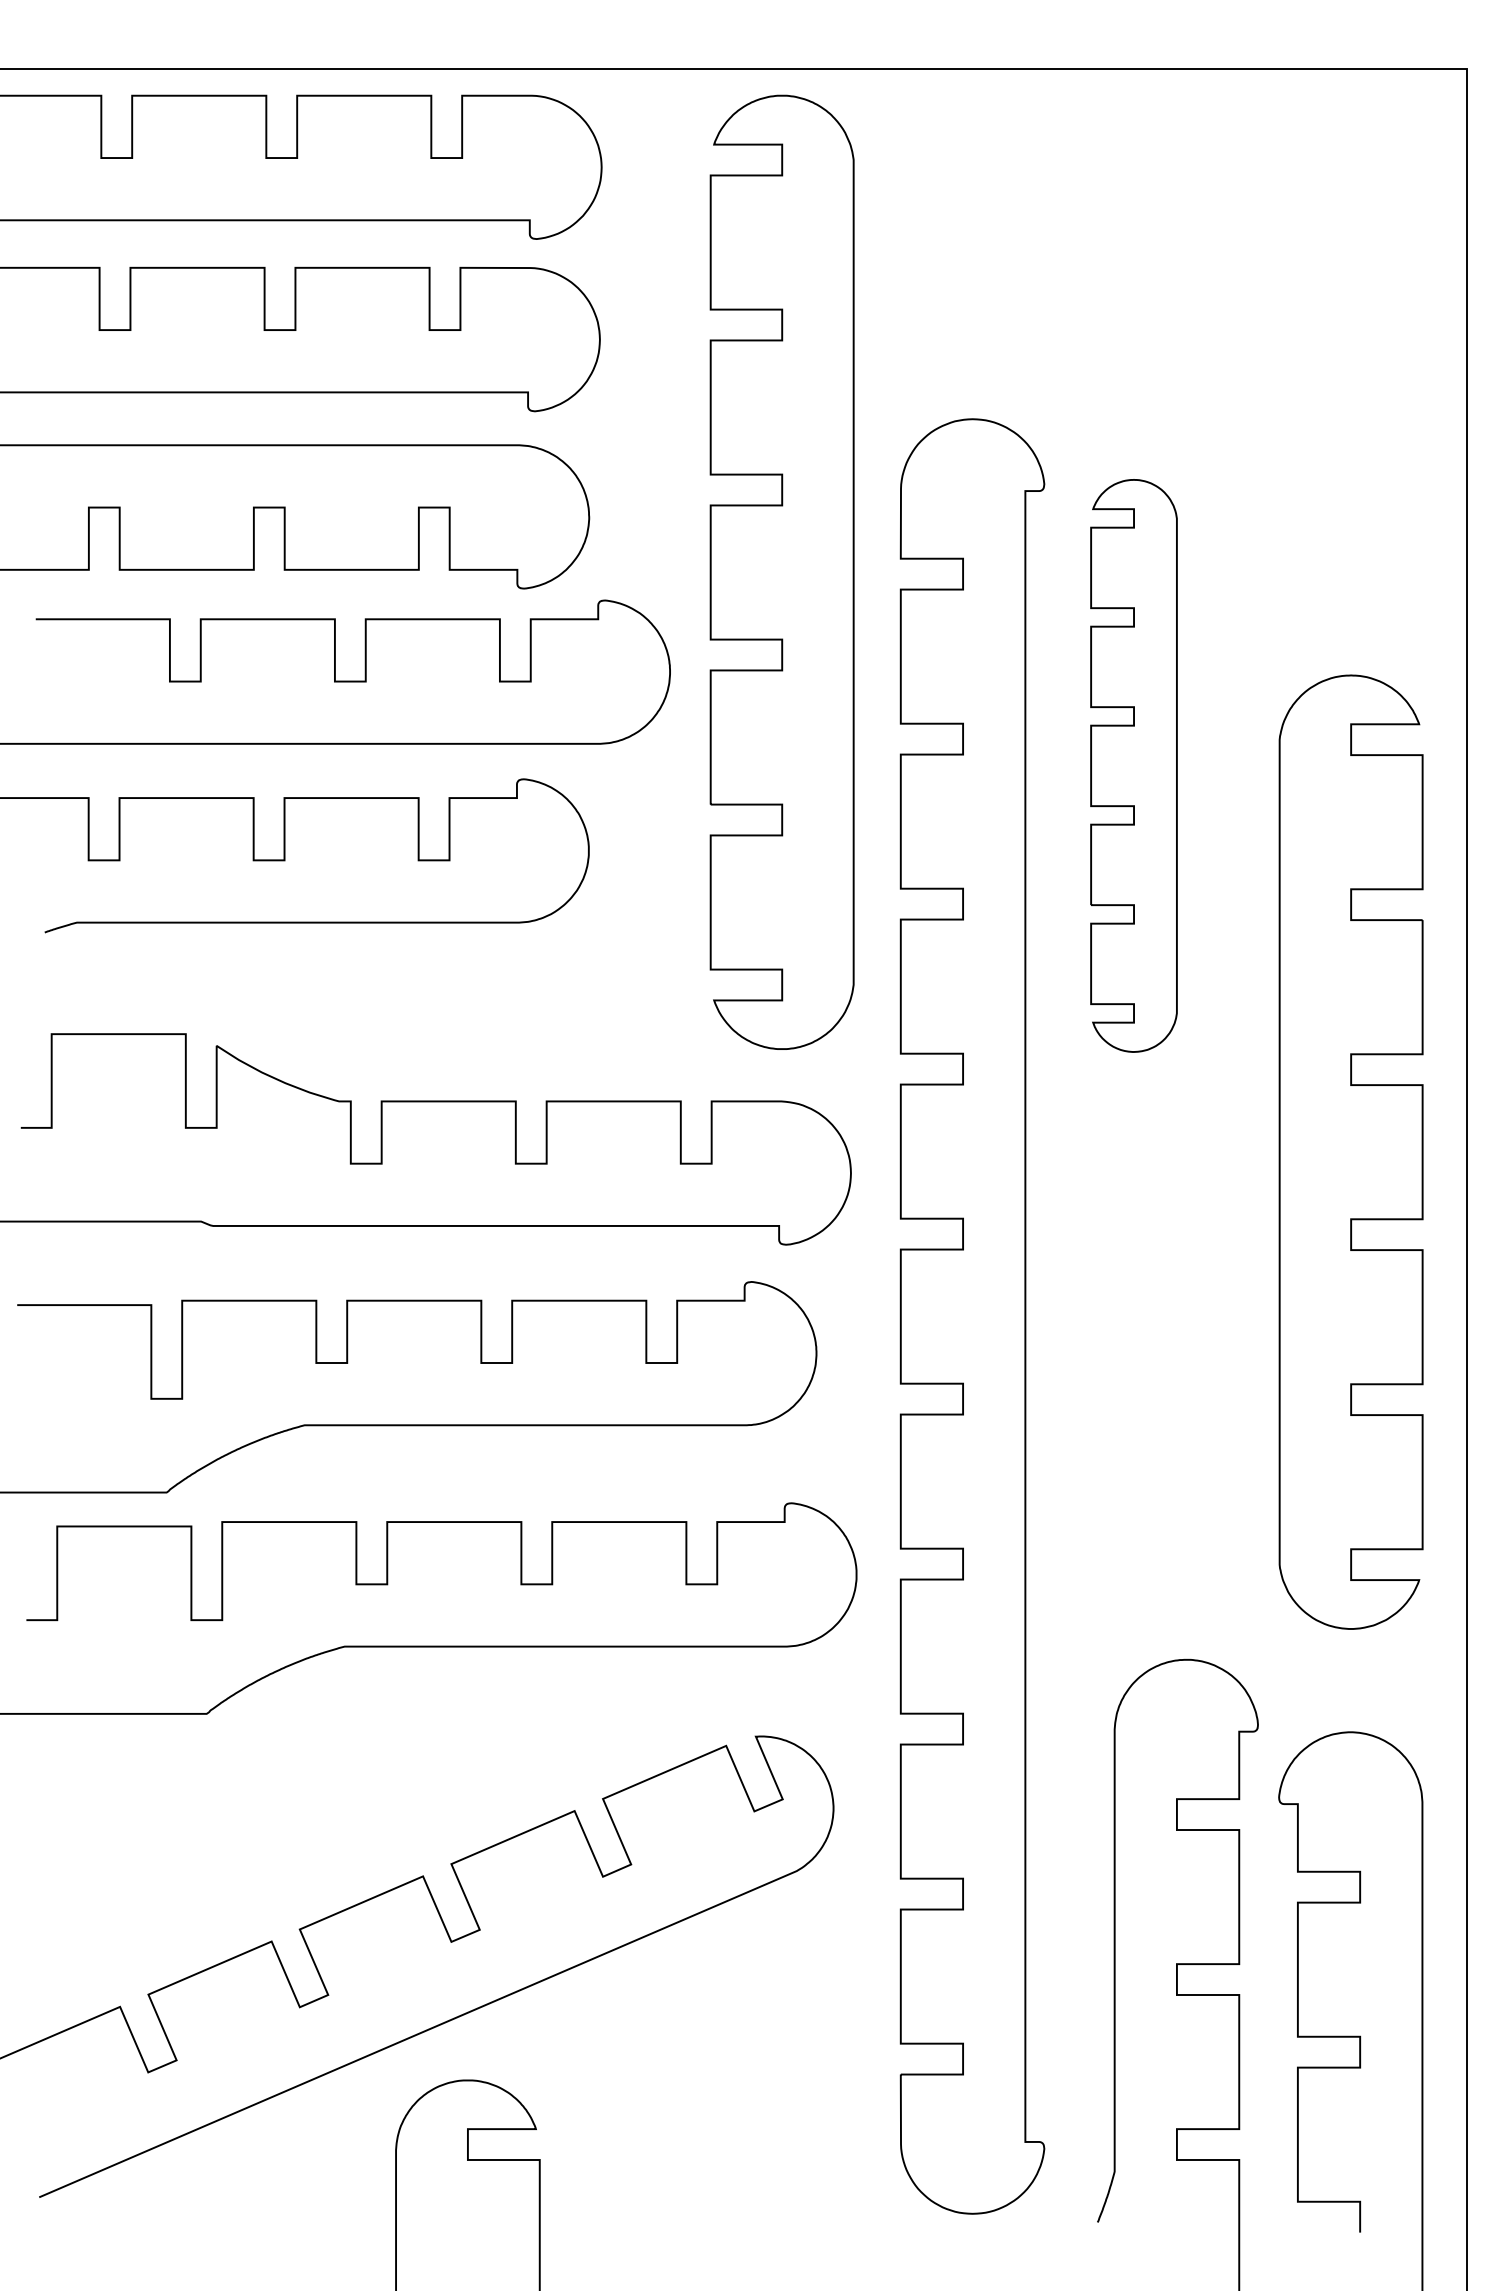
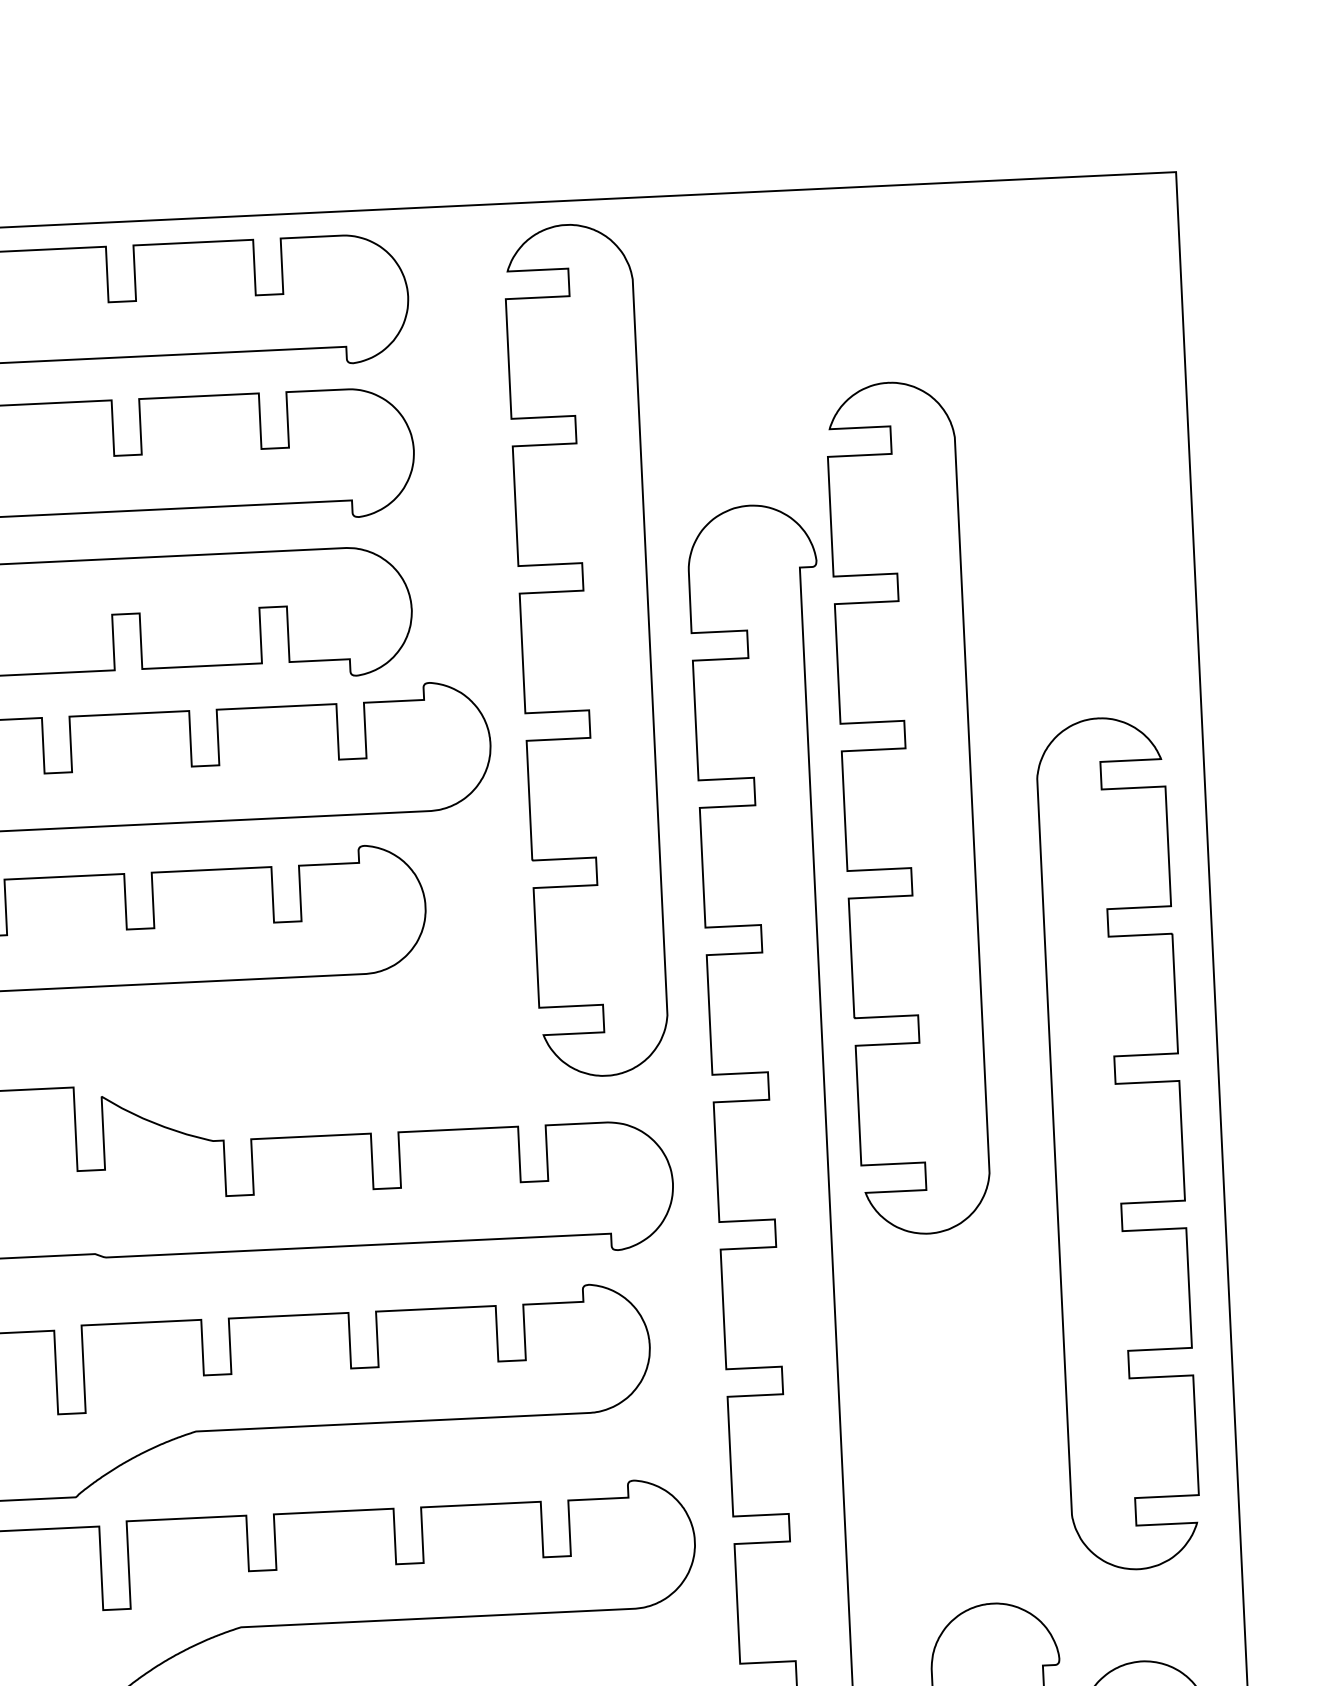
part: (1133, 765) -> (907, 807), size x1.67

